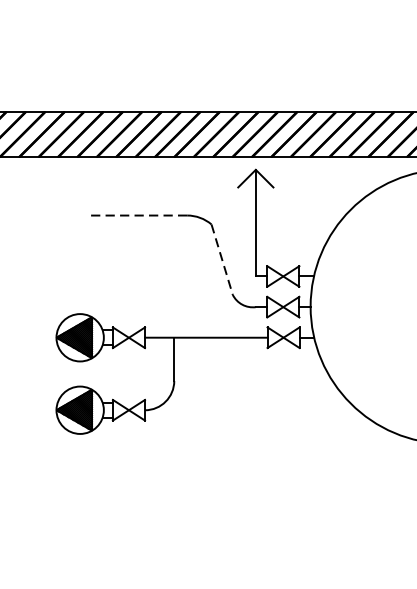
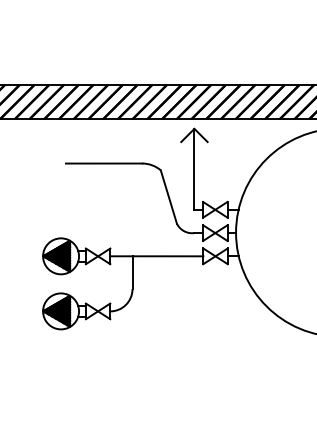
line: (136, 215) -> (103, 163), dashed -> solid
line: (221, 260) -> (168, 197), dashed -> solid

